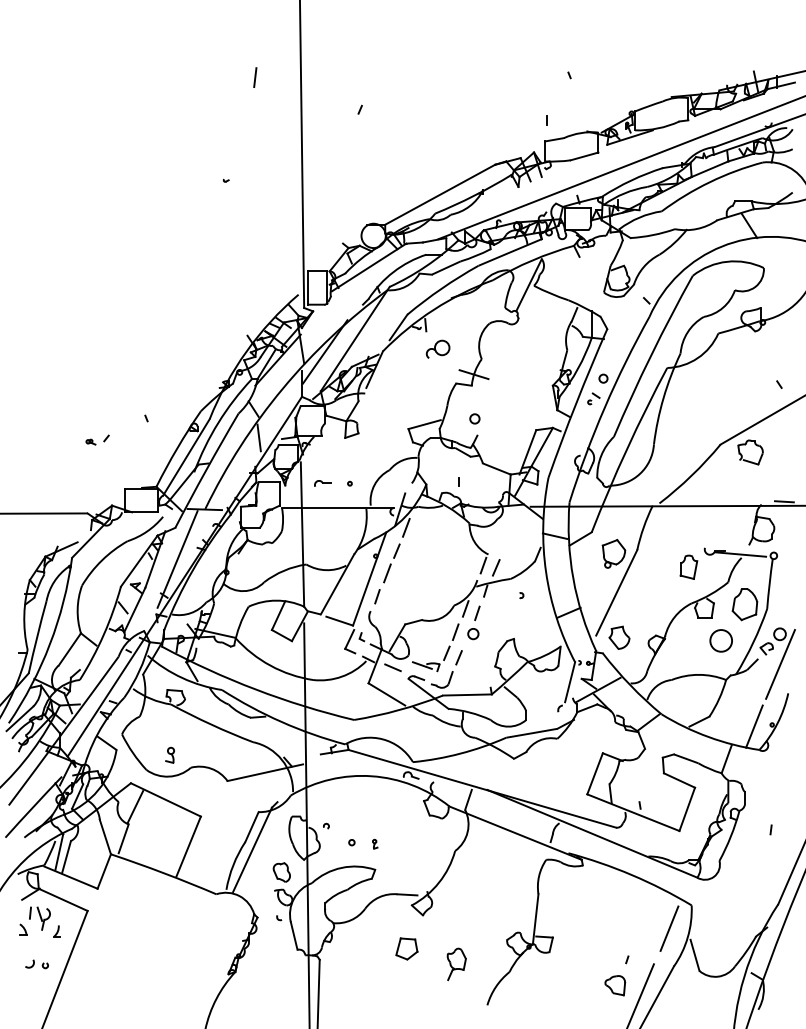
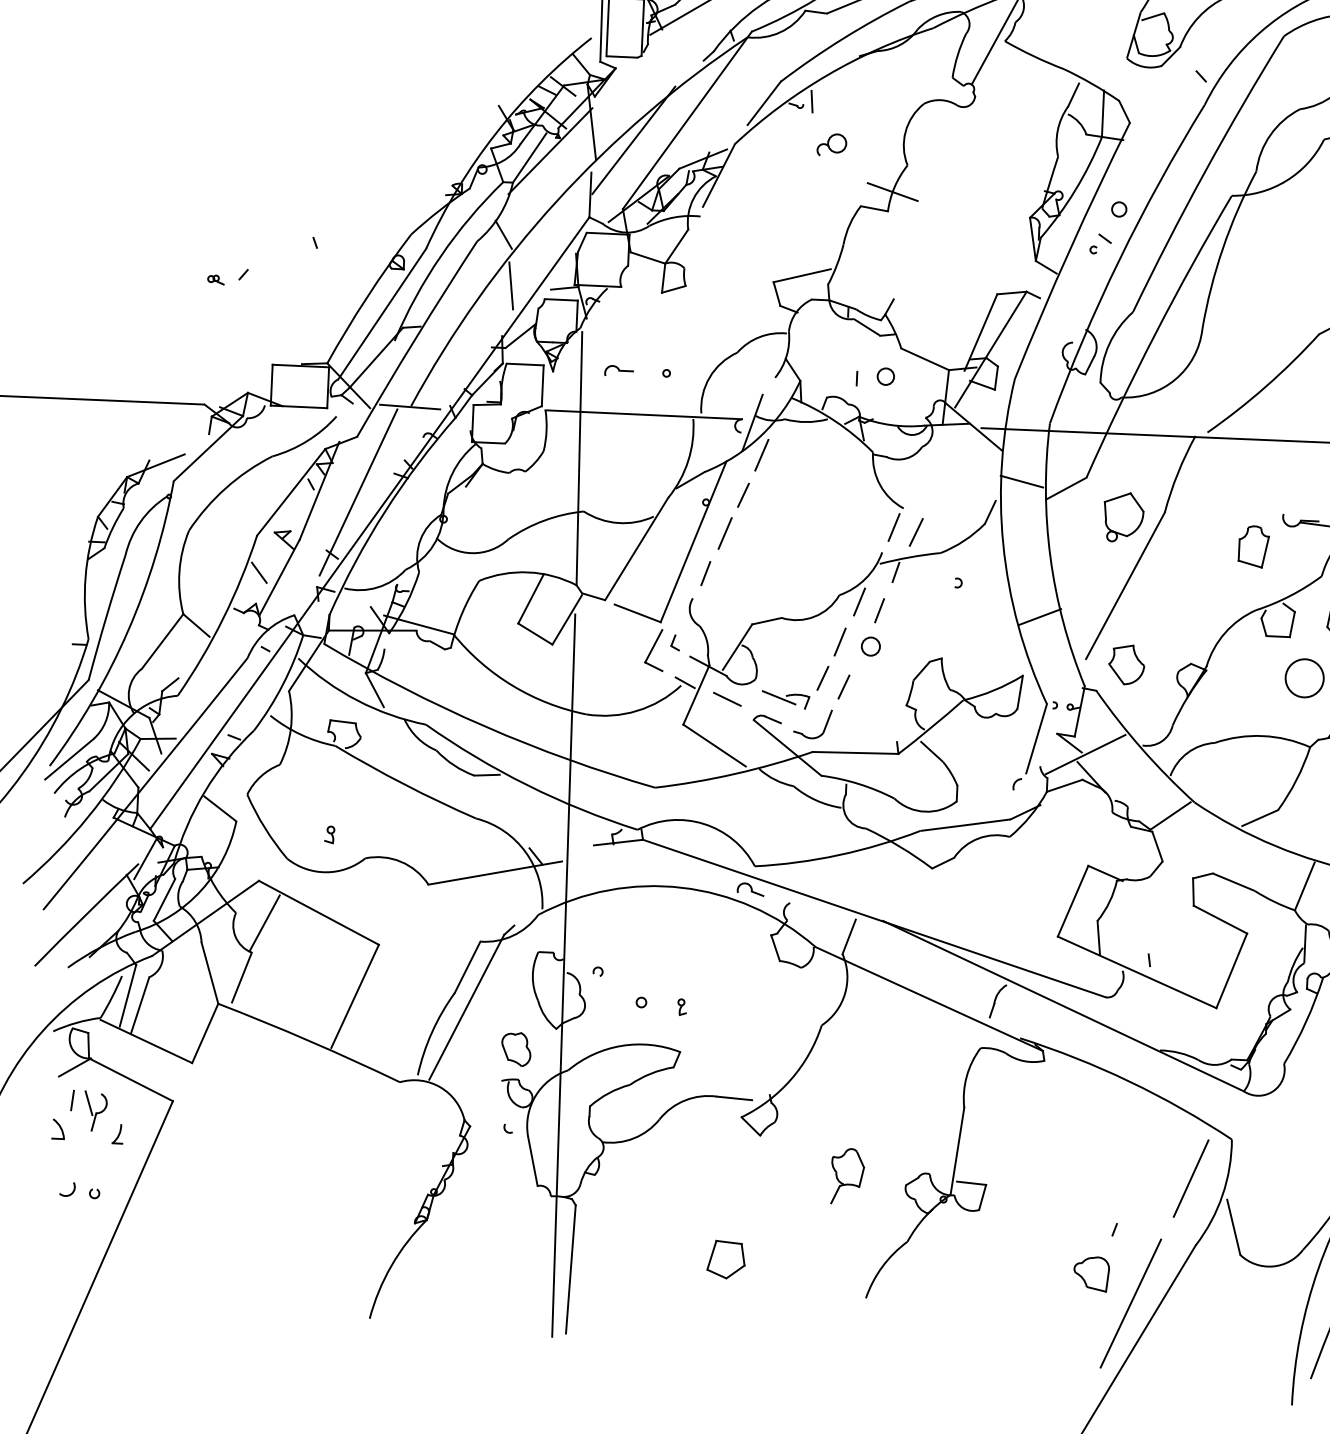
part: (438, 349) -> (832, 145), size x0.71
circle: (474, 418) -> (885, 375), moved
part: (169, 754) -> (328, 833), size x0.62
part: (406, 948) -> (725, 1258), moved
part: (456, 964) -> (847, 1176), moved

